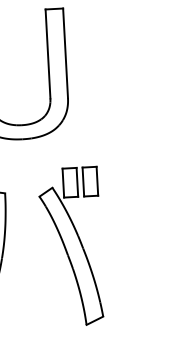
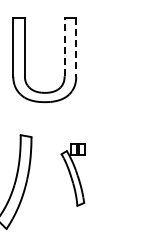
line: (47, 53) -> (64, 46), solid -> dashed
line: (66, 53) -> (76, 47), solid -> dashed
part: (70, 246) -> (72, 174), size x0.6

